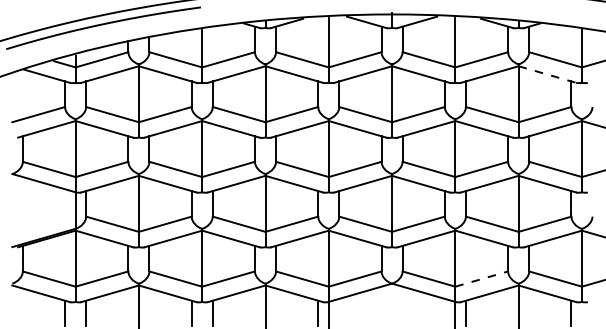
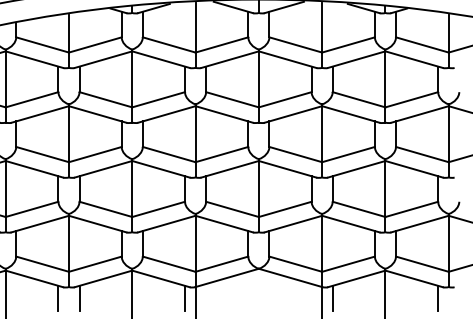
line: (547, 74) -> (414, 59), dashed -> solid
line: (482, 278) -> (349, 263), dashed -> solid

